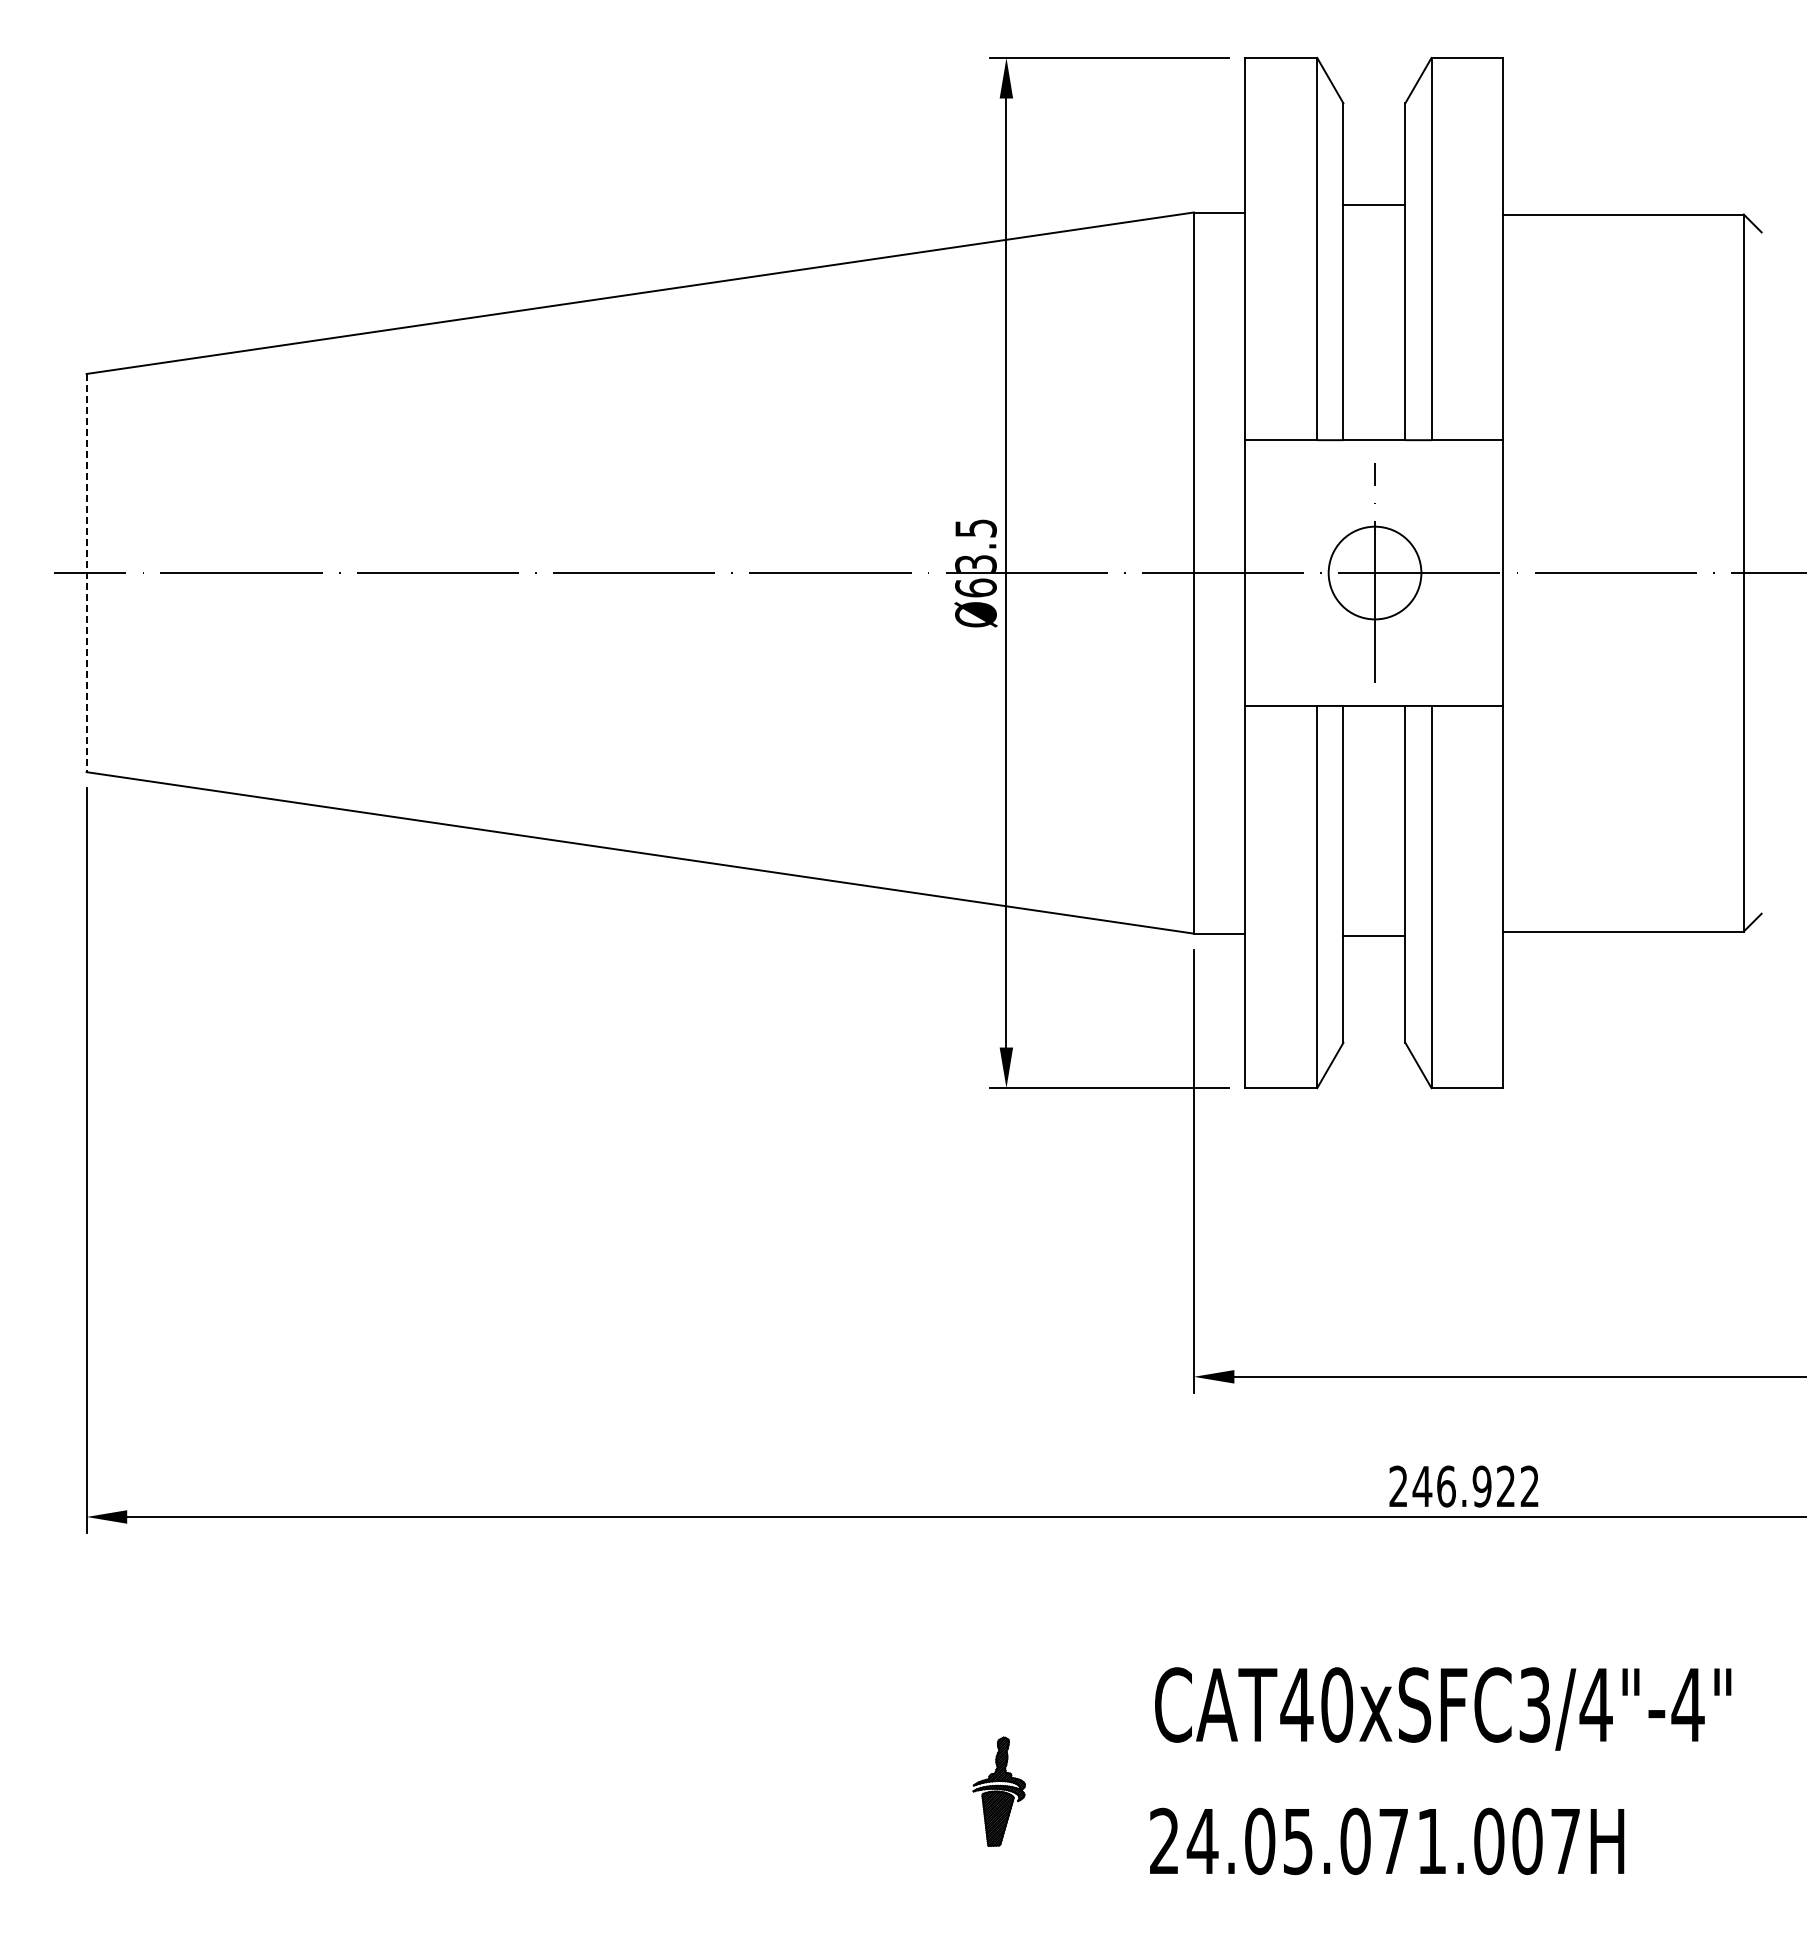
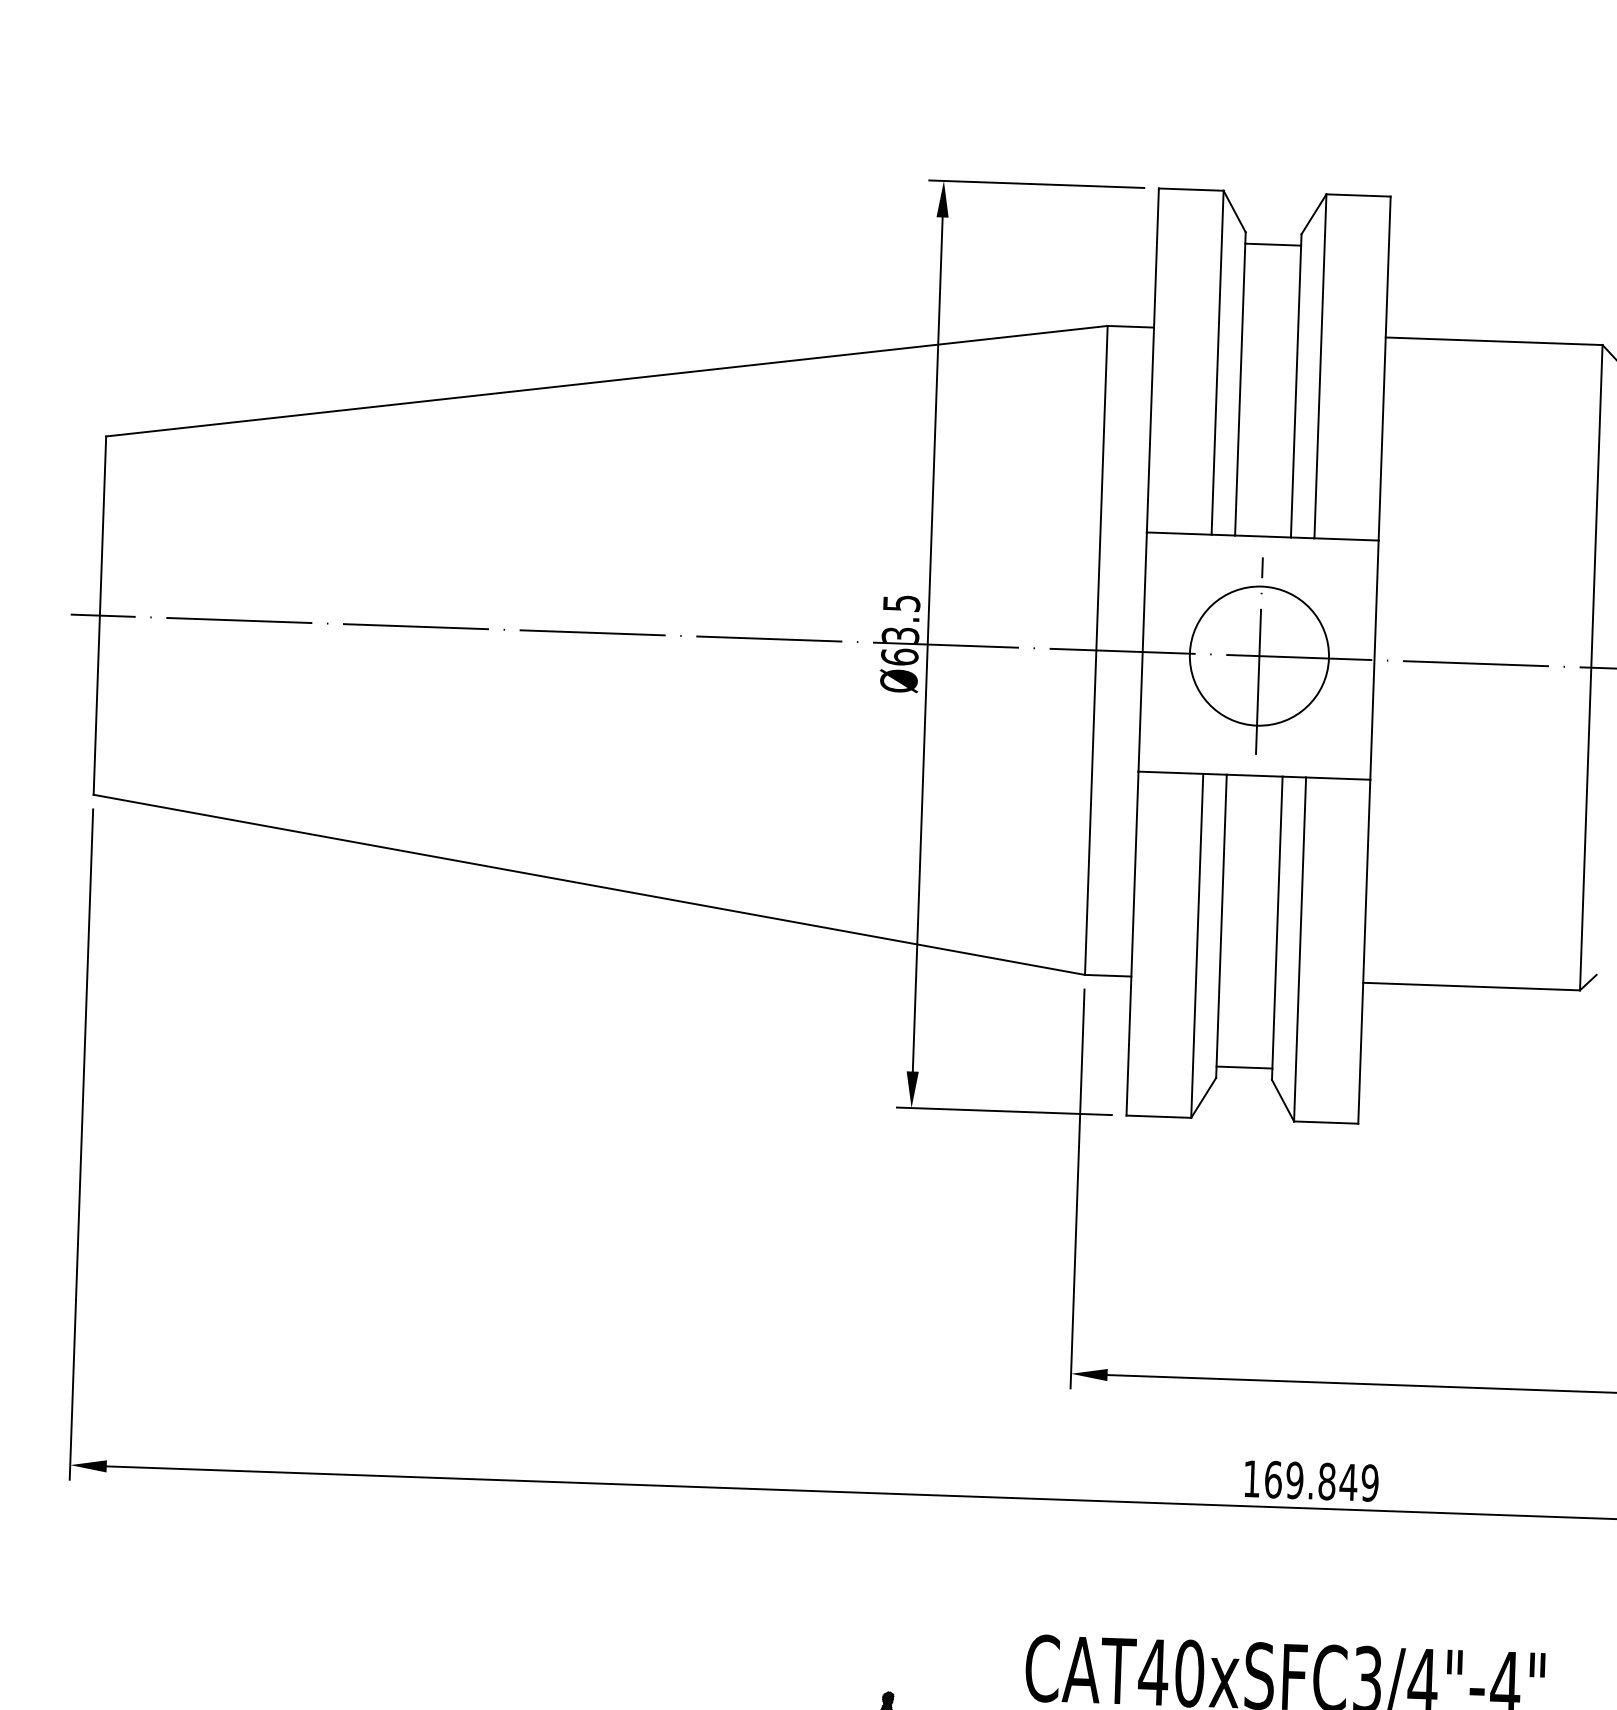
line: (1374, 204) -> (1273, 244), moved
circle: (1374, 572) -> (1258, 655), size x1.67
line: (86, 573) -> (99, 616), dashed -> solid
line: (1374, 936) -> (1244, 1067), moved
text: (1464, 1486) -> (1311, 1480), 246.922 -> 169.849

